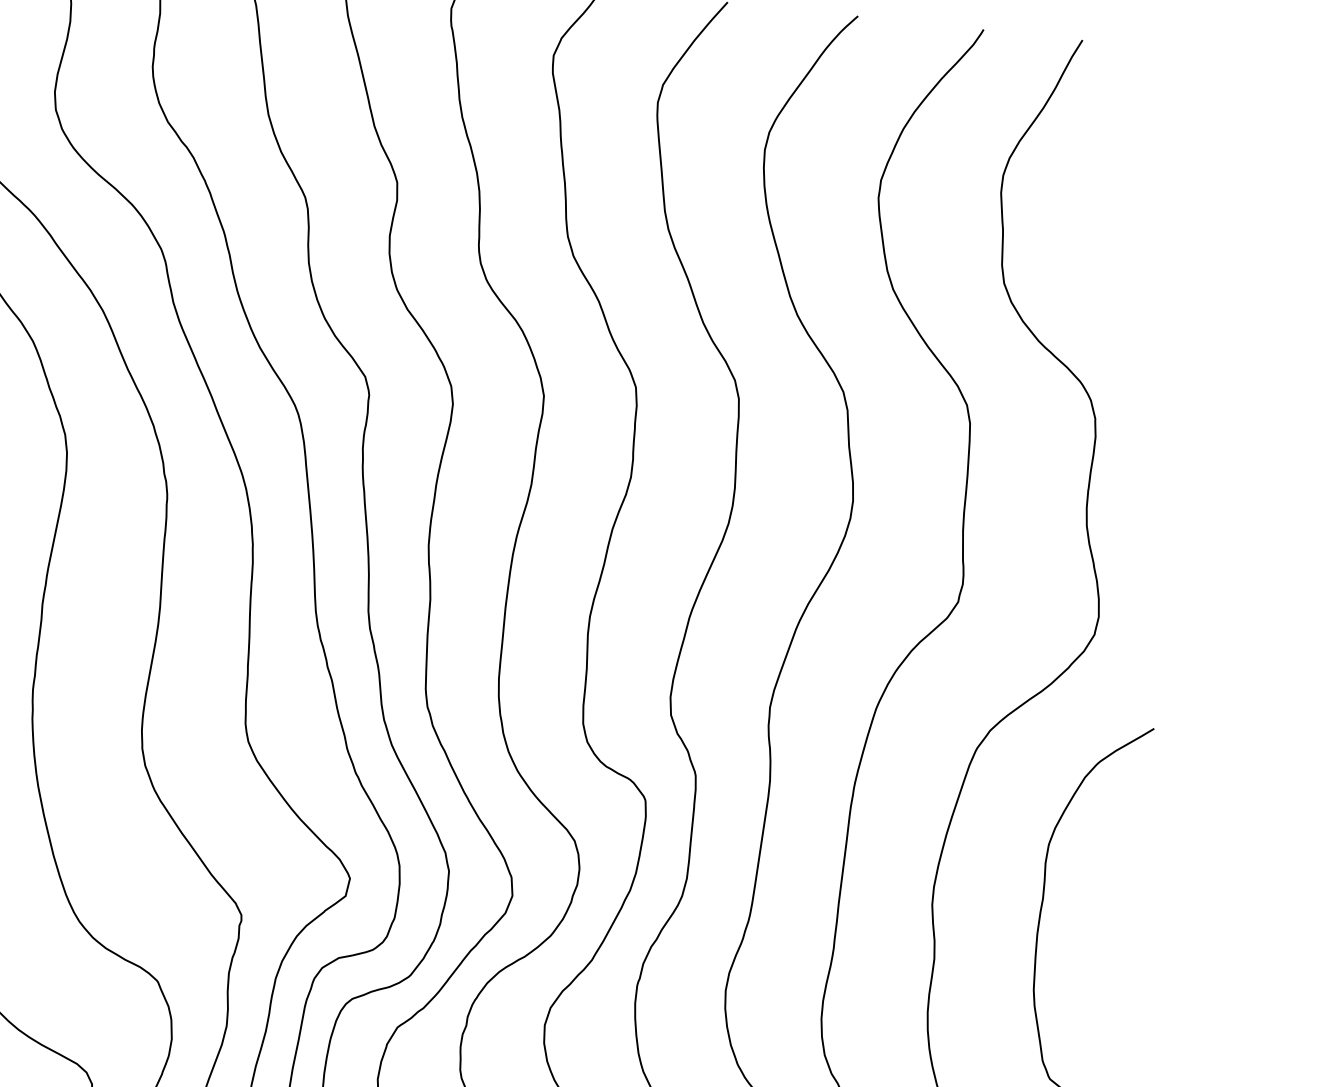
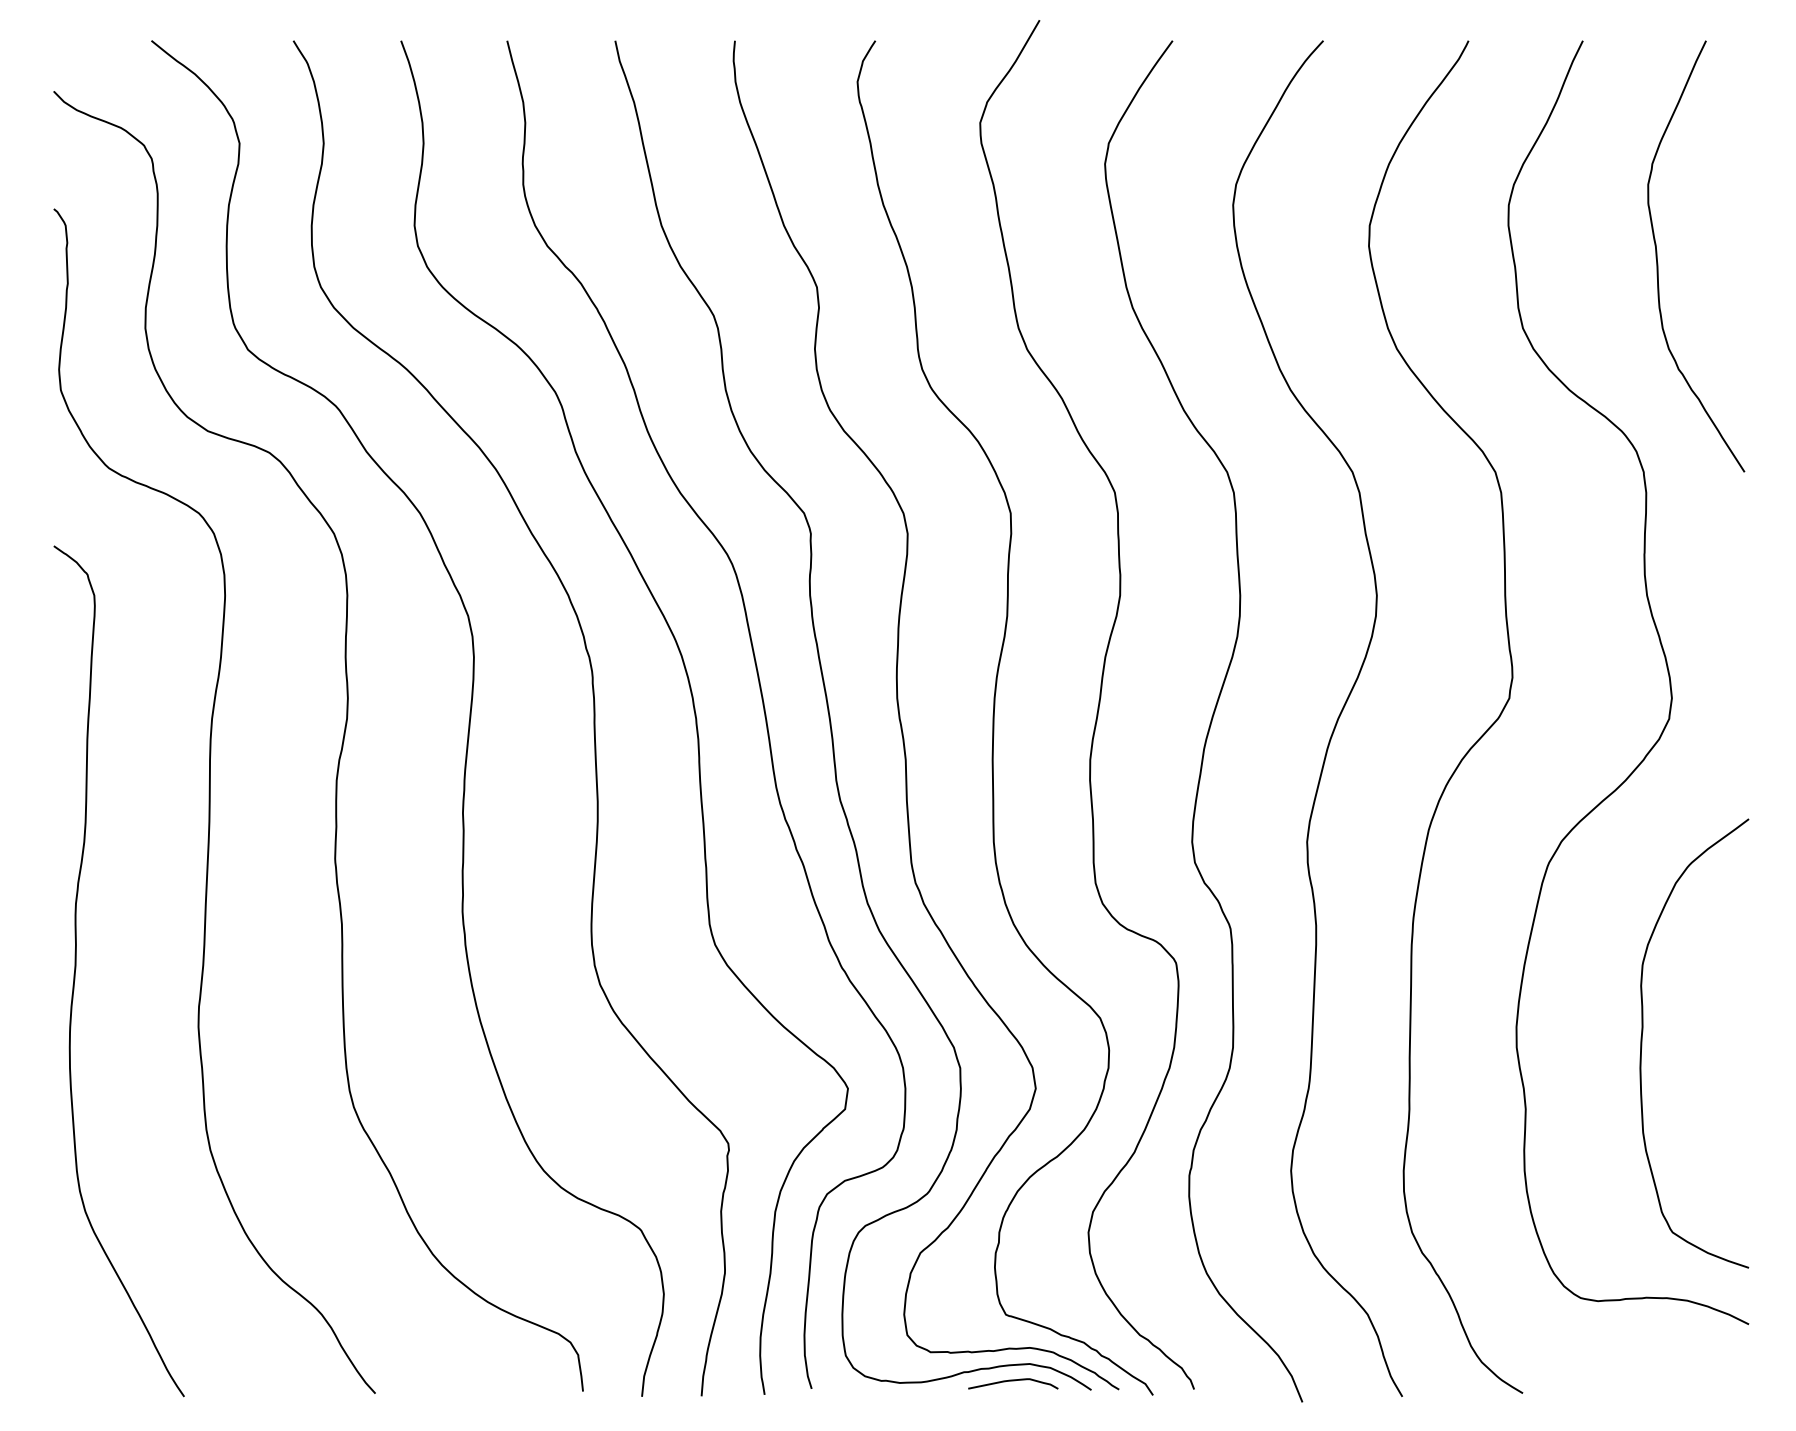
curve: (1127, 239) -> (1658, 263), added

